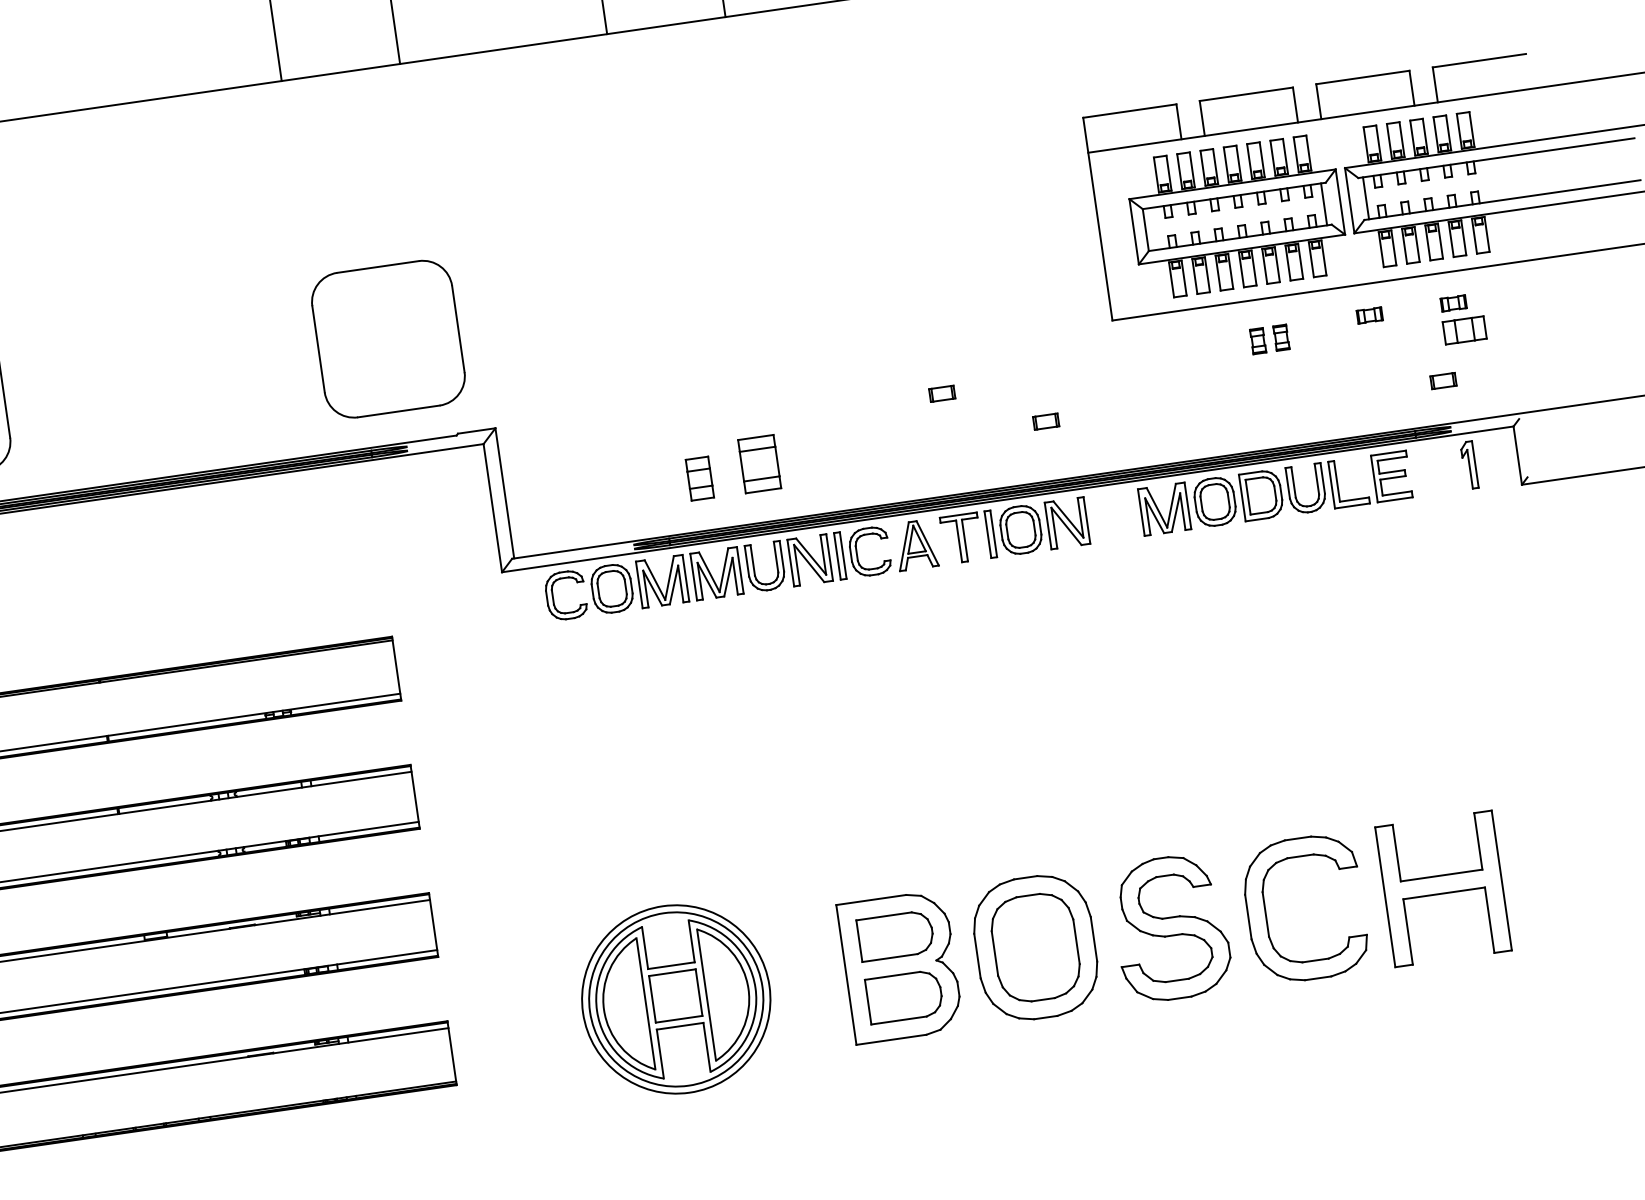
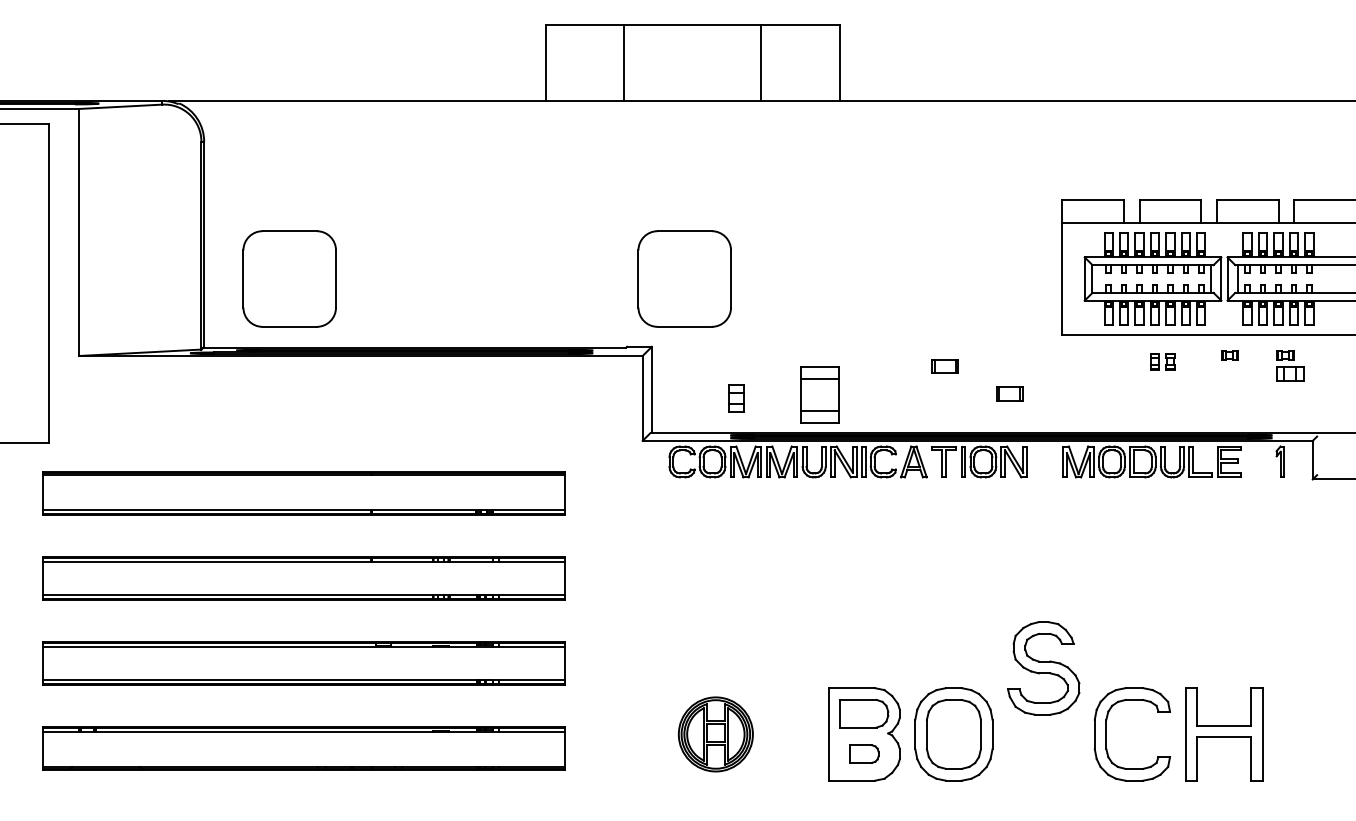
part: (387, 338) -> (684, 278), moved
part: (1443, 380) -> (1271, 404), removed
part: (941, 392) -> (944, 365), size x1.6
part: (1045, 420) -> (1009, 393), size x1.6
part: (758, 463) -> (819, 394), size x1.6
part: (699, 478) -> (736, 398), moved
part: (1170, 928) -> (1043, 668), moved
part: (904, 995) -> (864, 753), size x0.6
part: (675, 999) -> (715, 734), size x0.6

